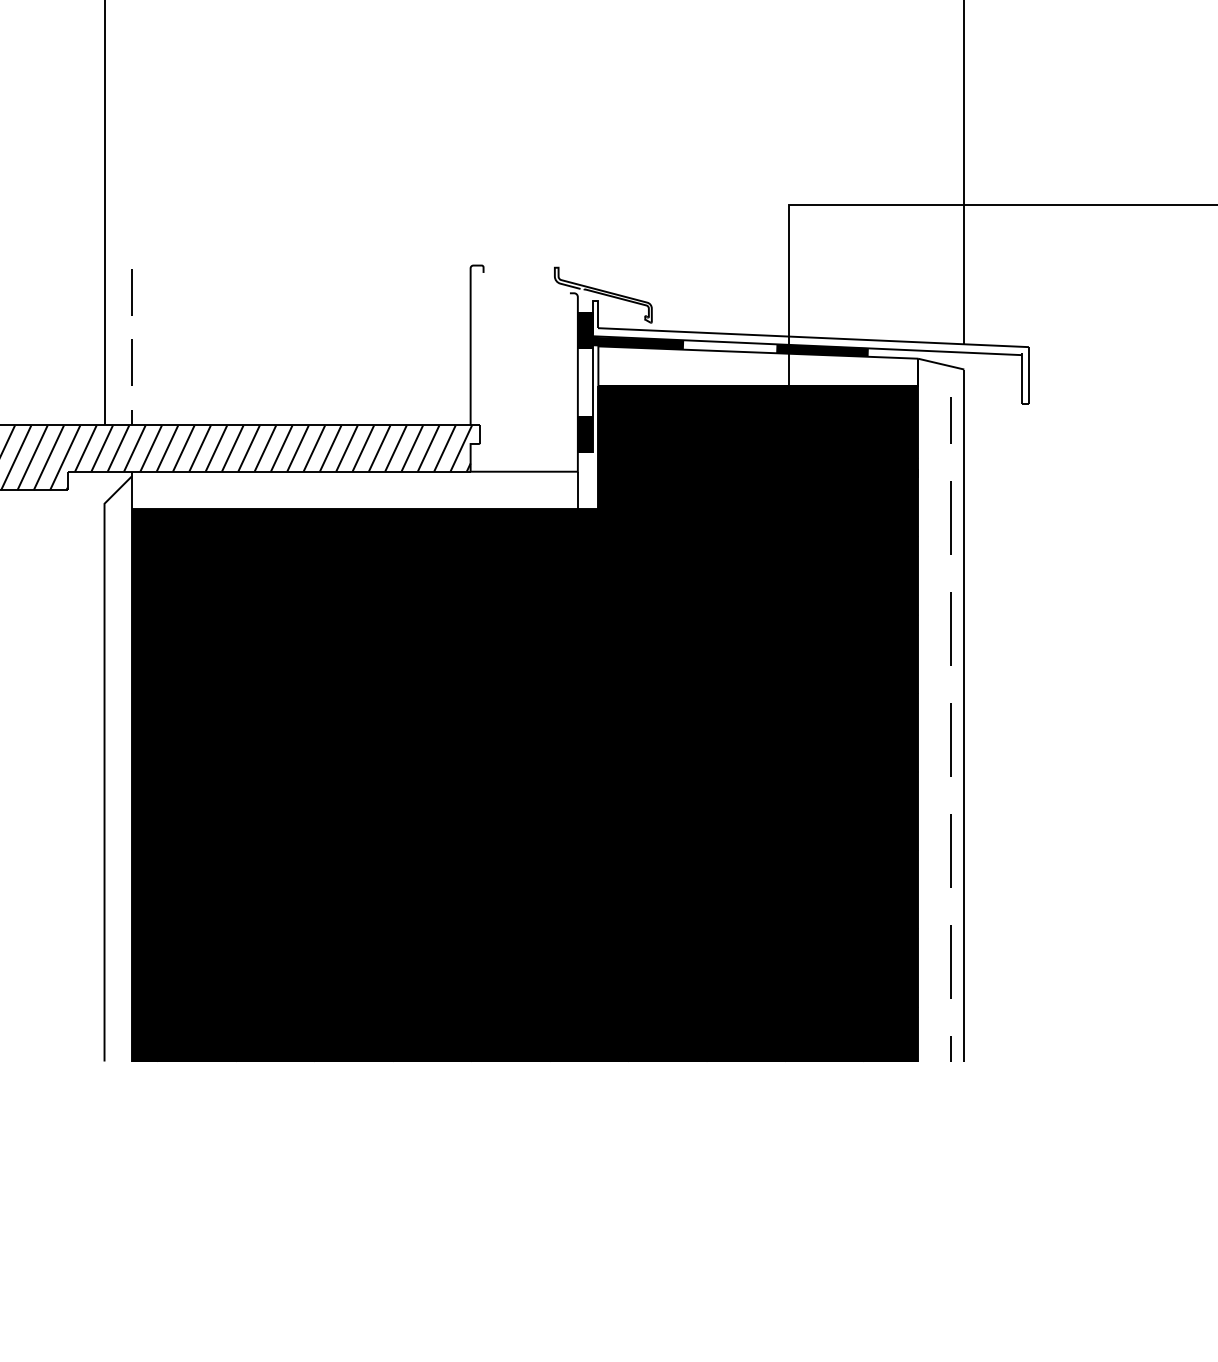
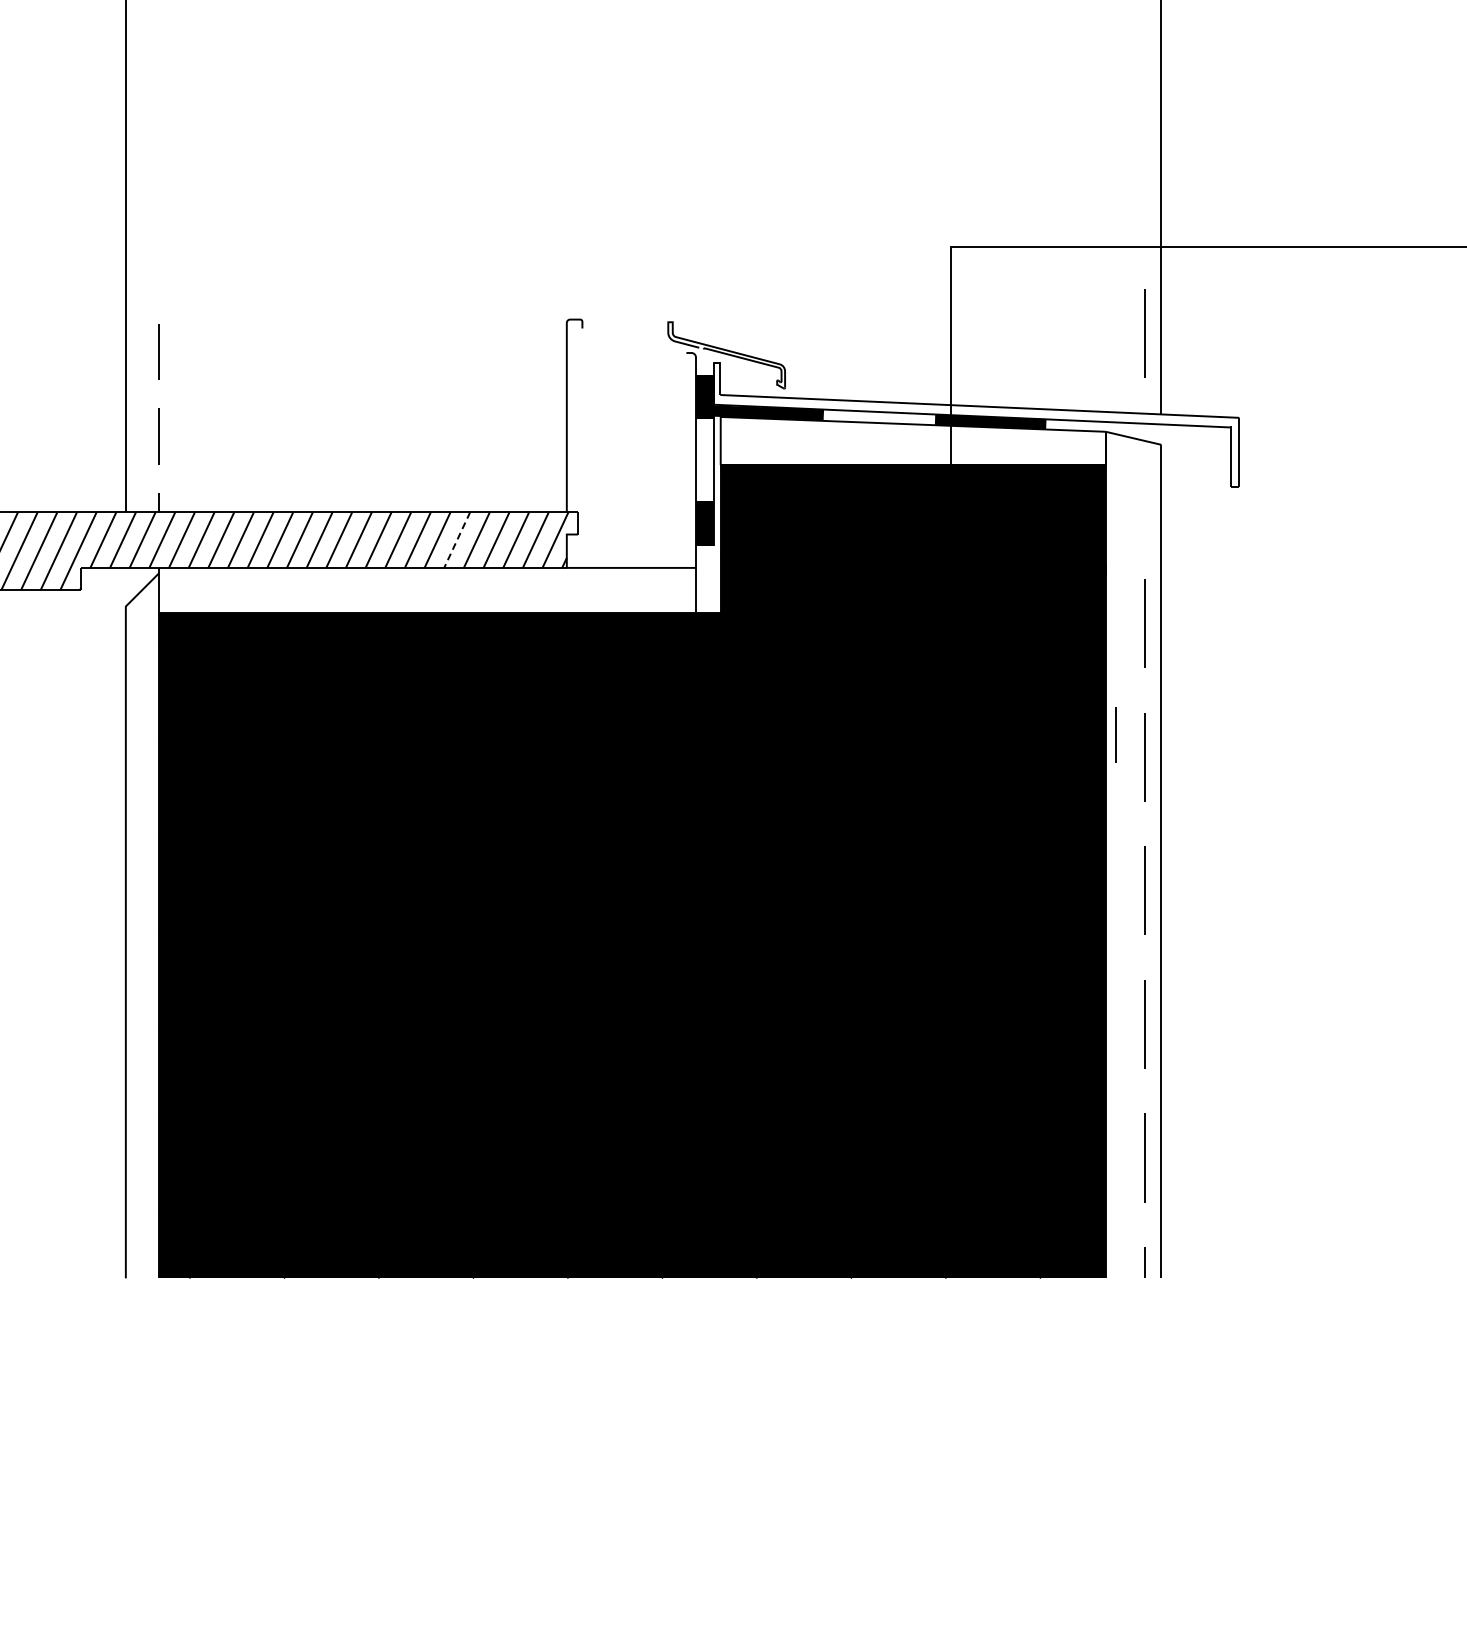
line: (950, 277) -> (1144, 333), added
line: (950, 419) -> (1115, 734), moved
line: (379, 448) -> (457, 540), solid -> dashed

